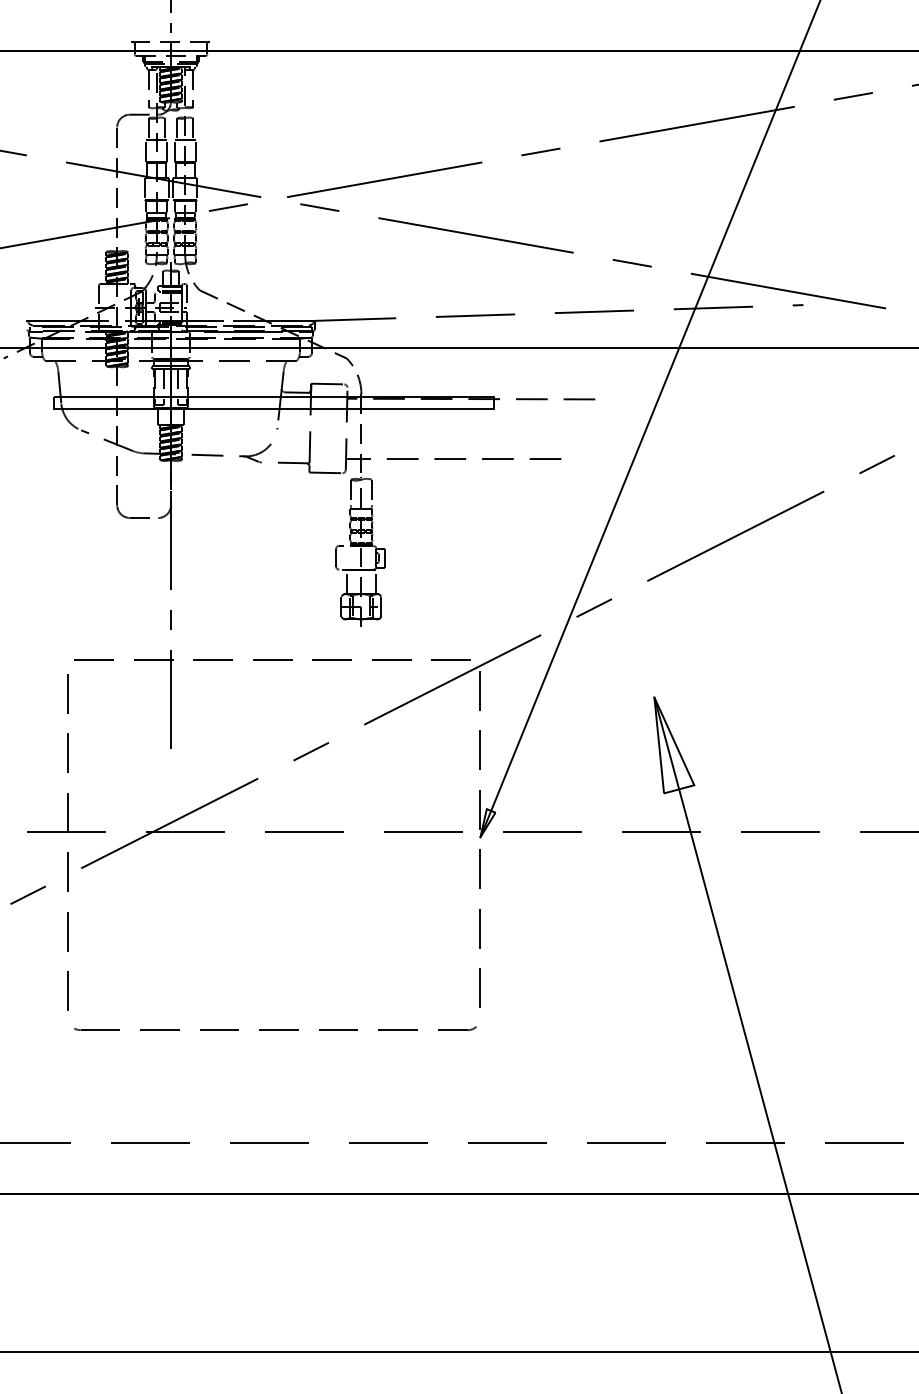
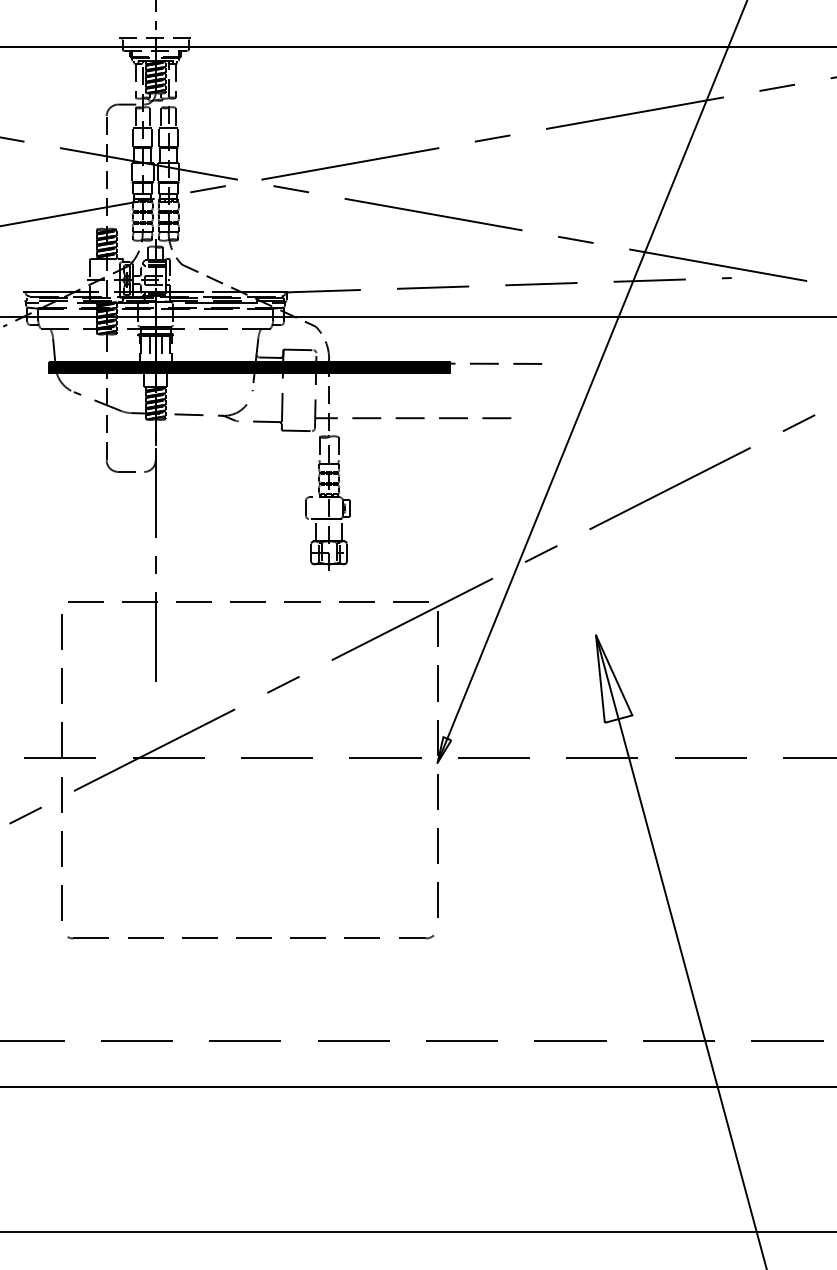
hatch: (273, 402) -> (249, 366), added

